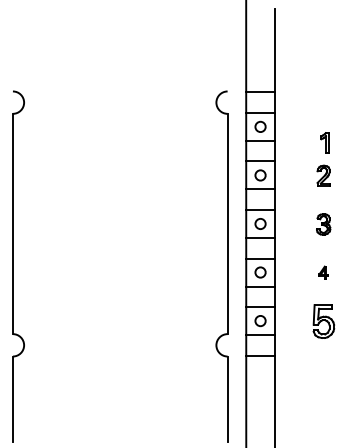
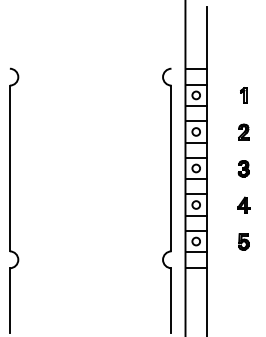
part: (324, 142) -> (243, 95), moved
part: (323, 271) -> (243, 204), size x1.67
part: (323, 320) -> (243, 241), size x0.62

